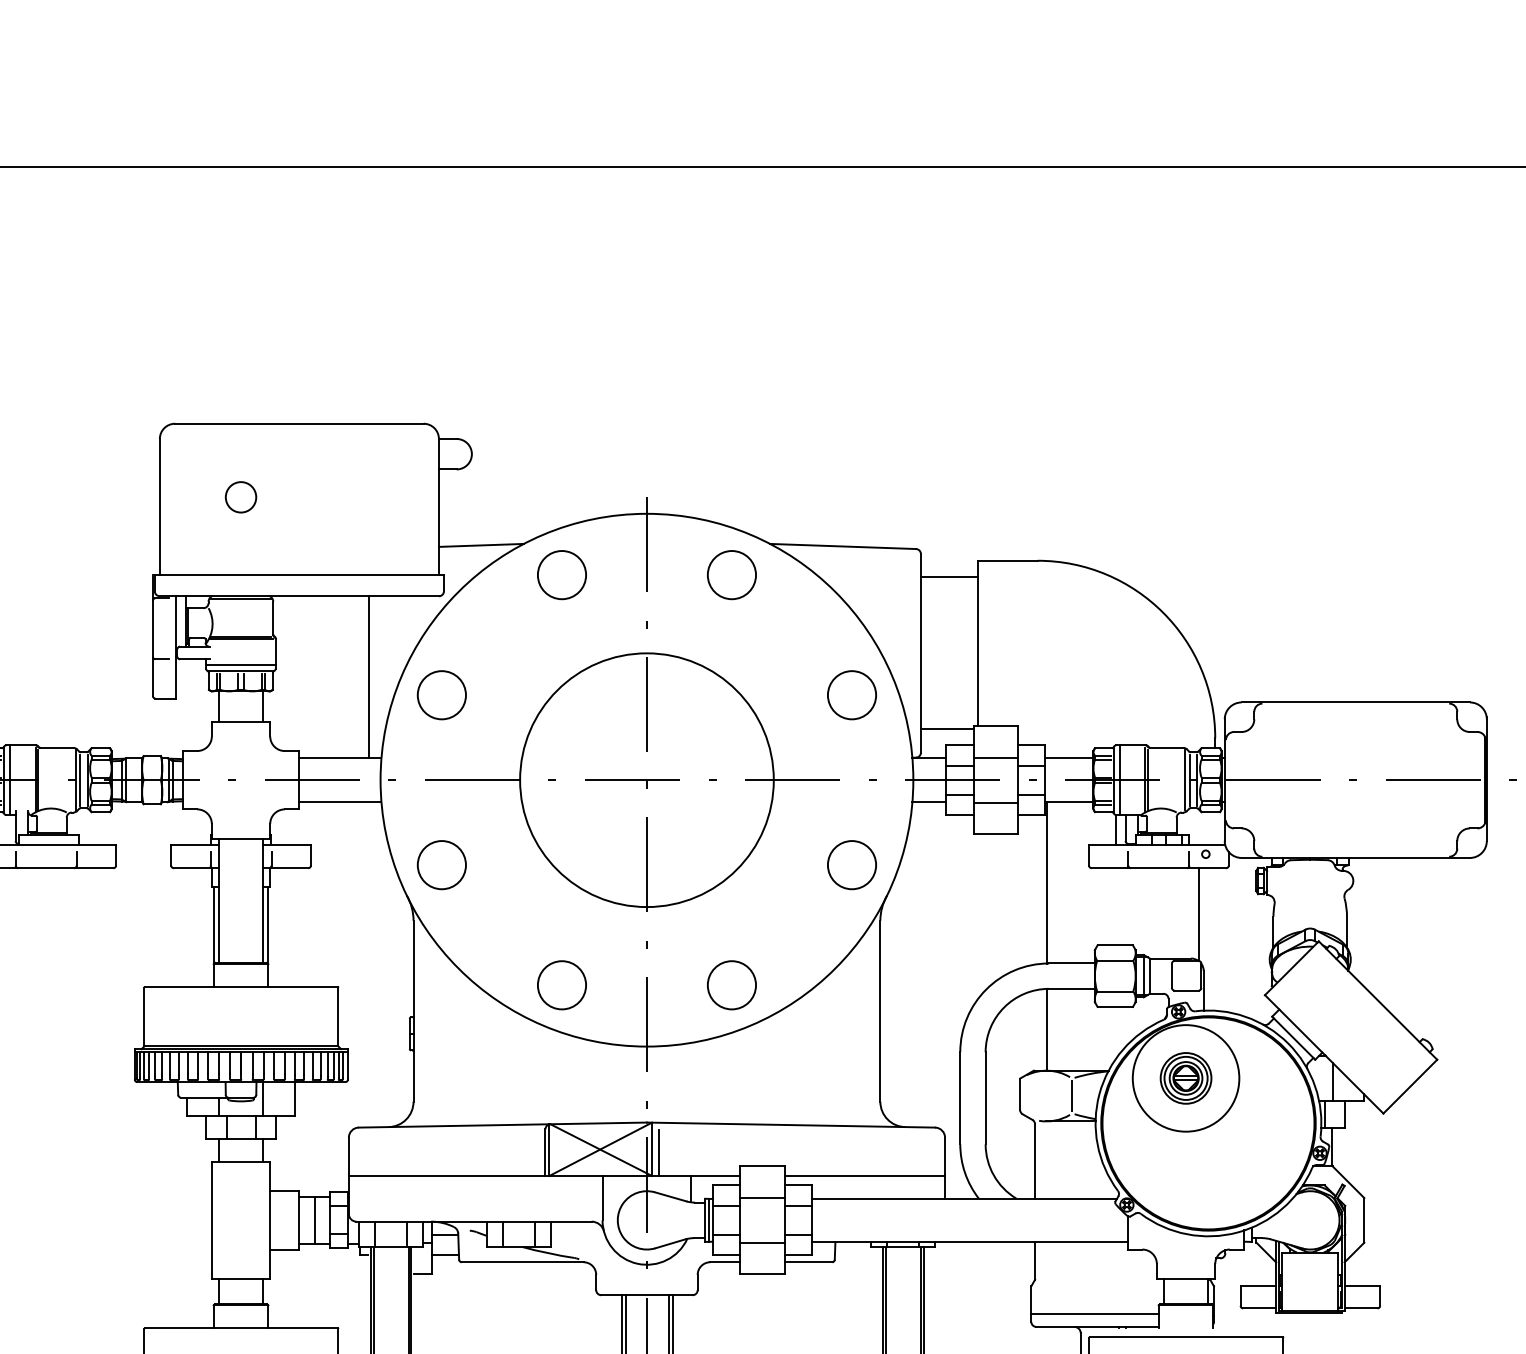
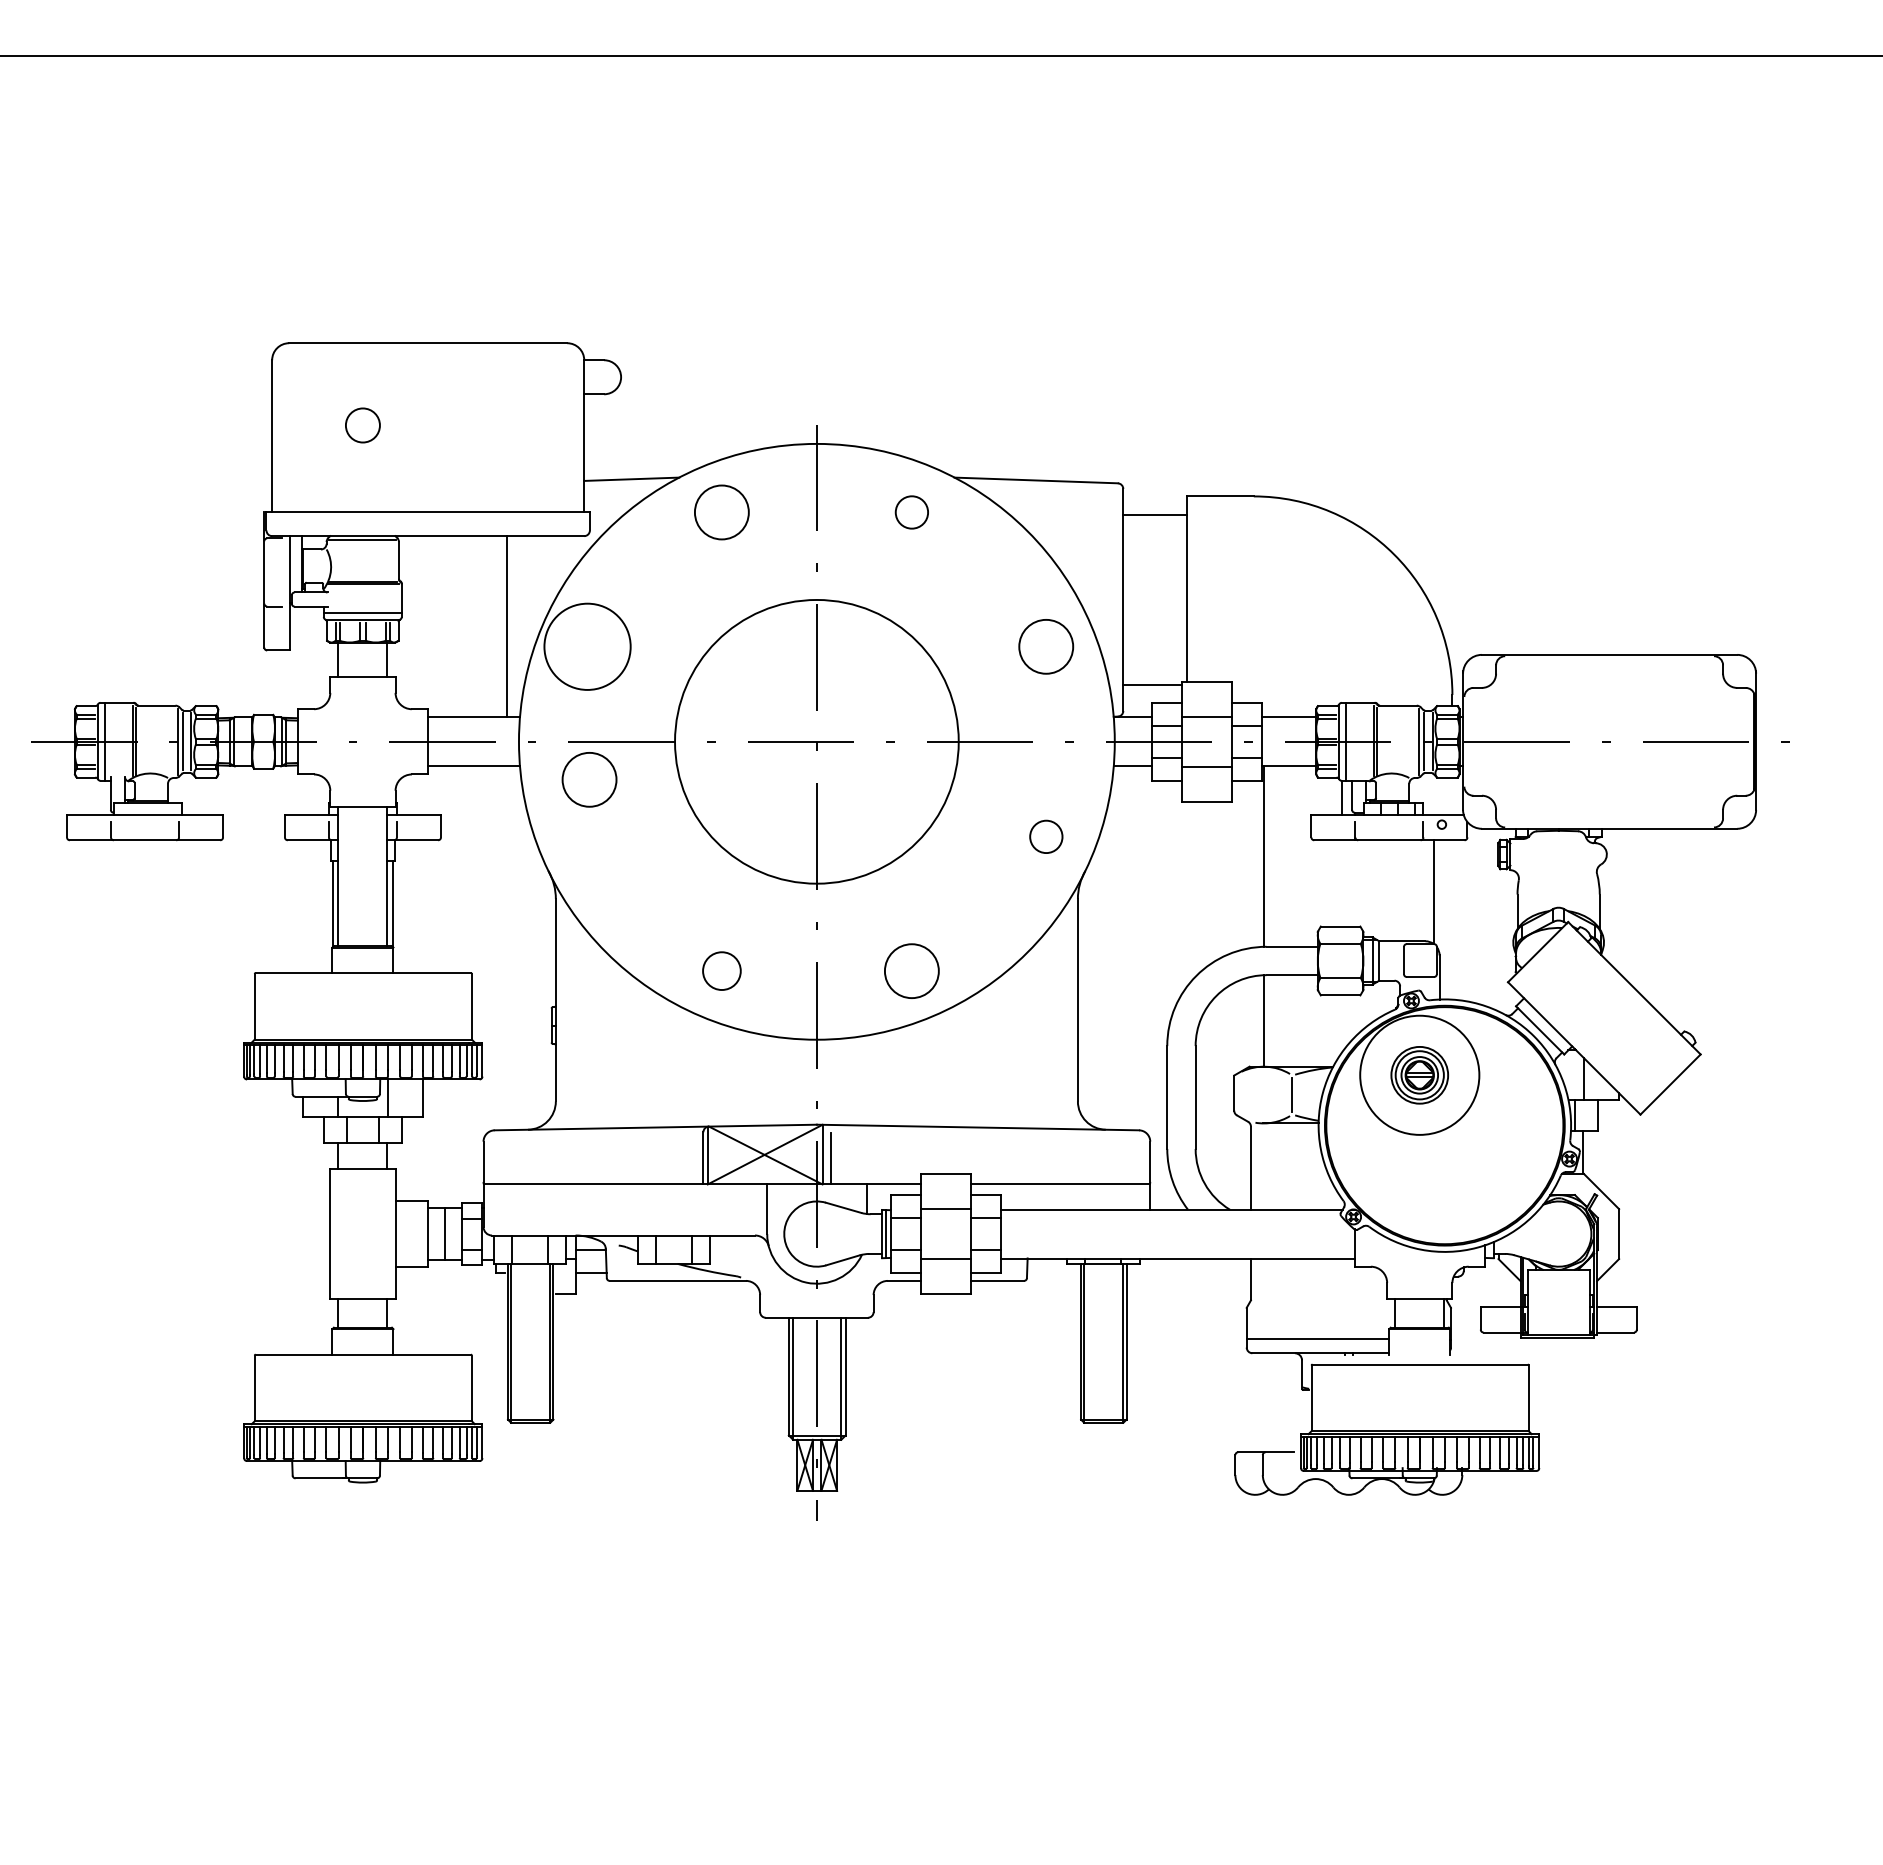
circle: (731, 575) -> (911, 512), size x0.6
circle: (441, 694) -> (587, 646), size x1.6
circle: (441, 864) -> (589, 779), moved
circle: (852, 864) -> (1046, 836), size x0.6
circle: (561, 984) -> (721, 970), size x0.7

